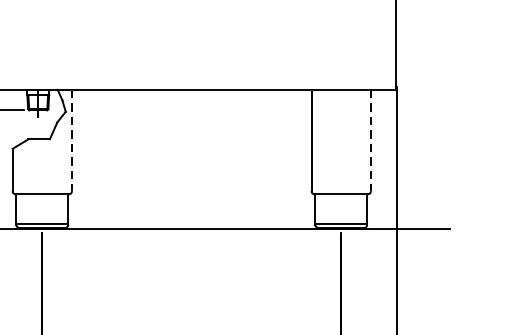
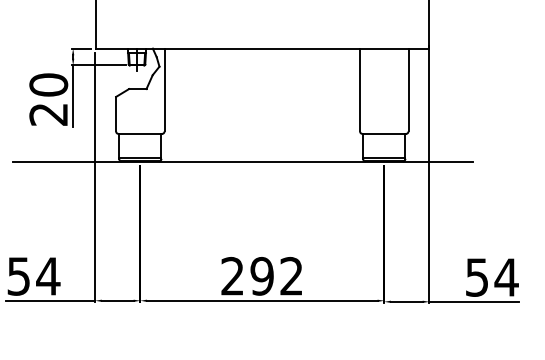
line: (71, 141) -> (164, 90), dashed -> solid
line: (370, 141) -> (408, 90), dashed -> solid

